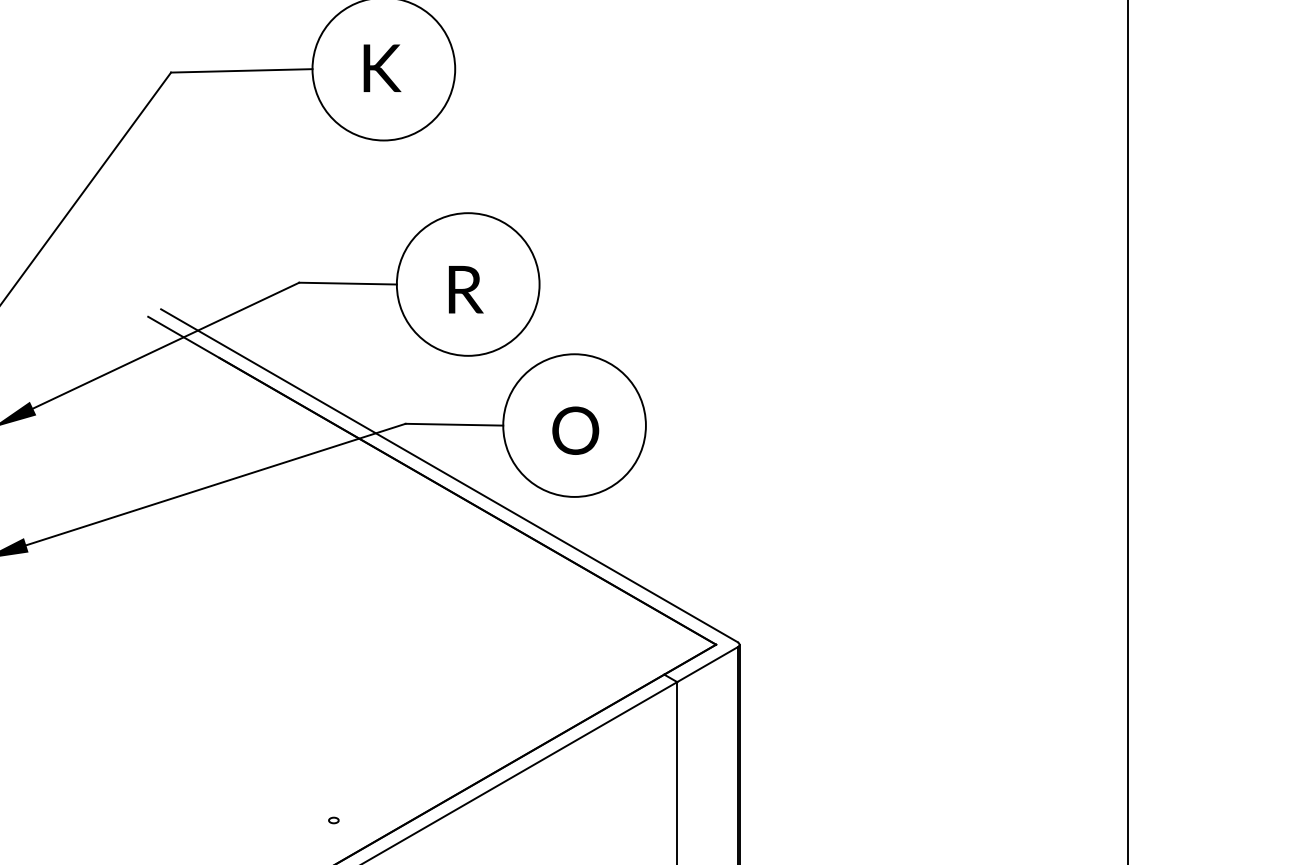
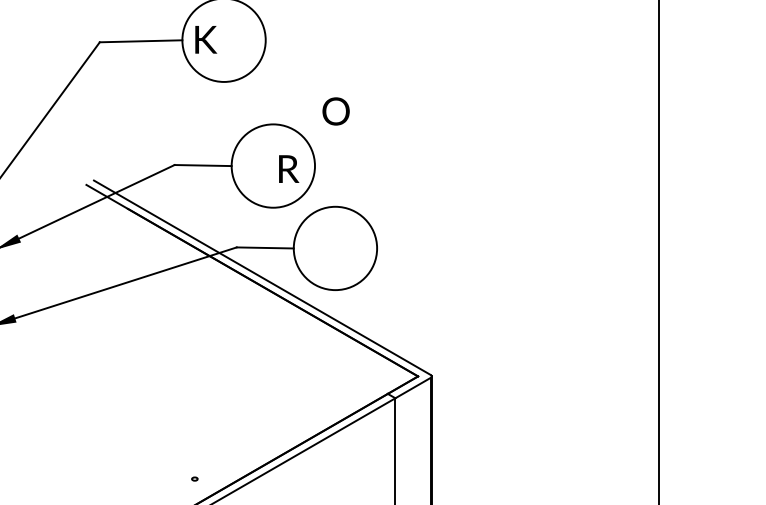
text: (382, 67) -> (206, 39), moved
text: (466, 288) -> (289, 168), moved
text: (574, 430) -> (335, 111), moved

